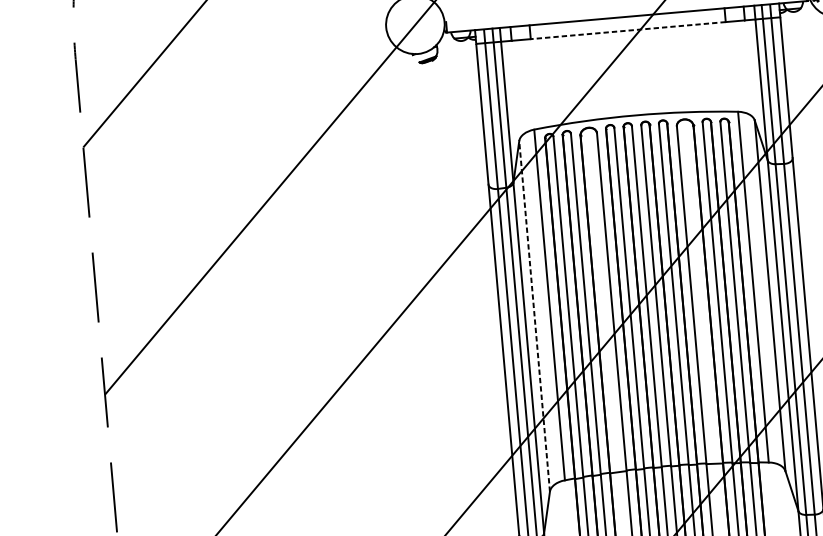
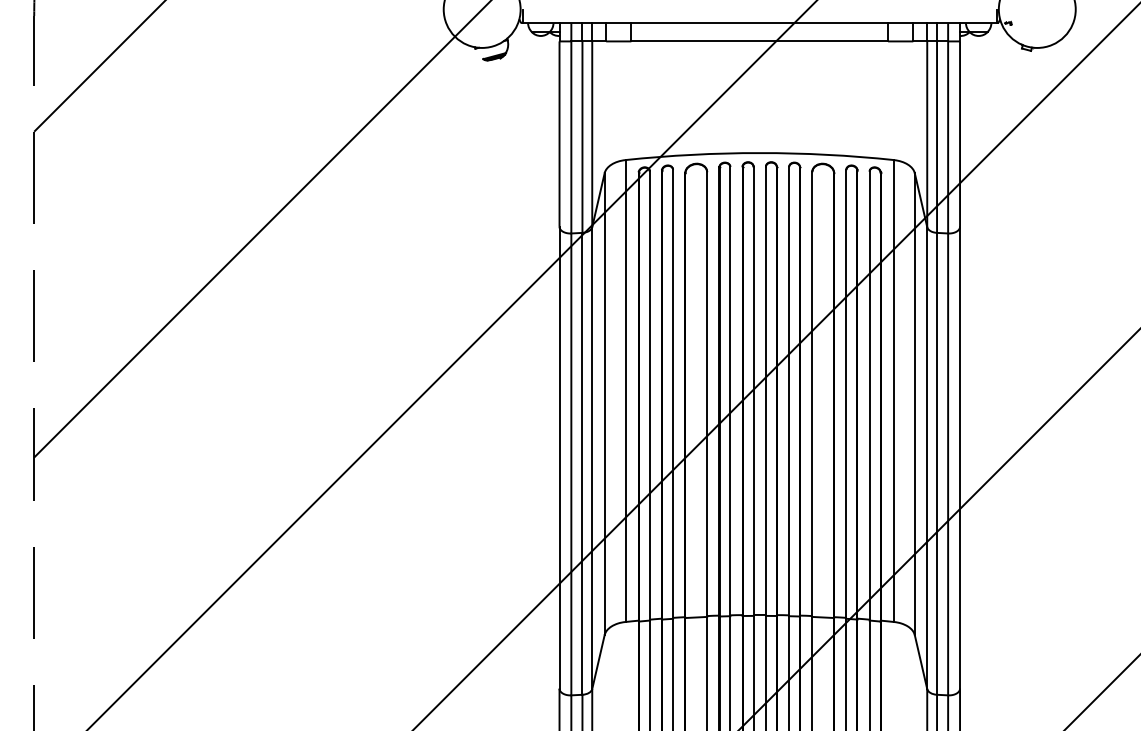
line: (628, 30) -> (759, 41), dashed -> solid
line: (534, 316) -> (604, 404), dashed -> solid

